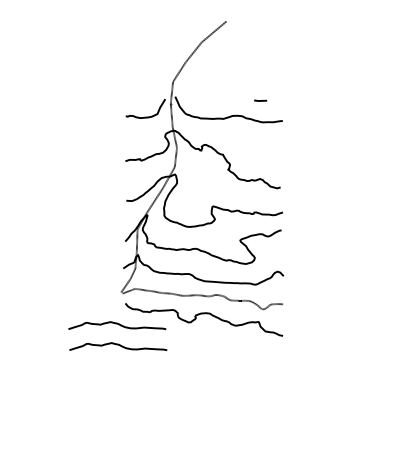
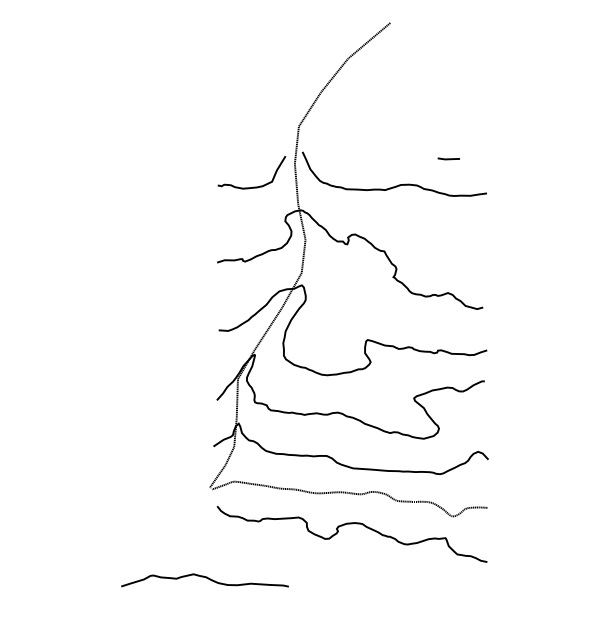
part: (117, 325) -> (203, 544), removed

